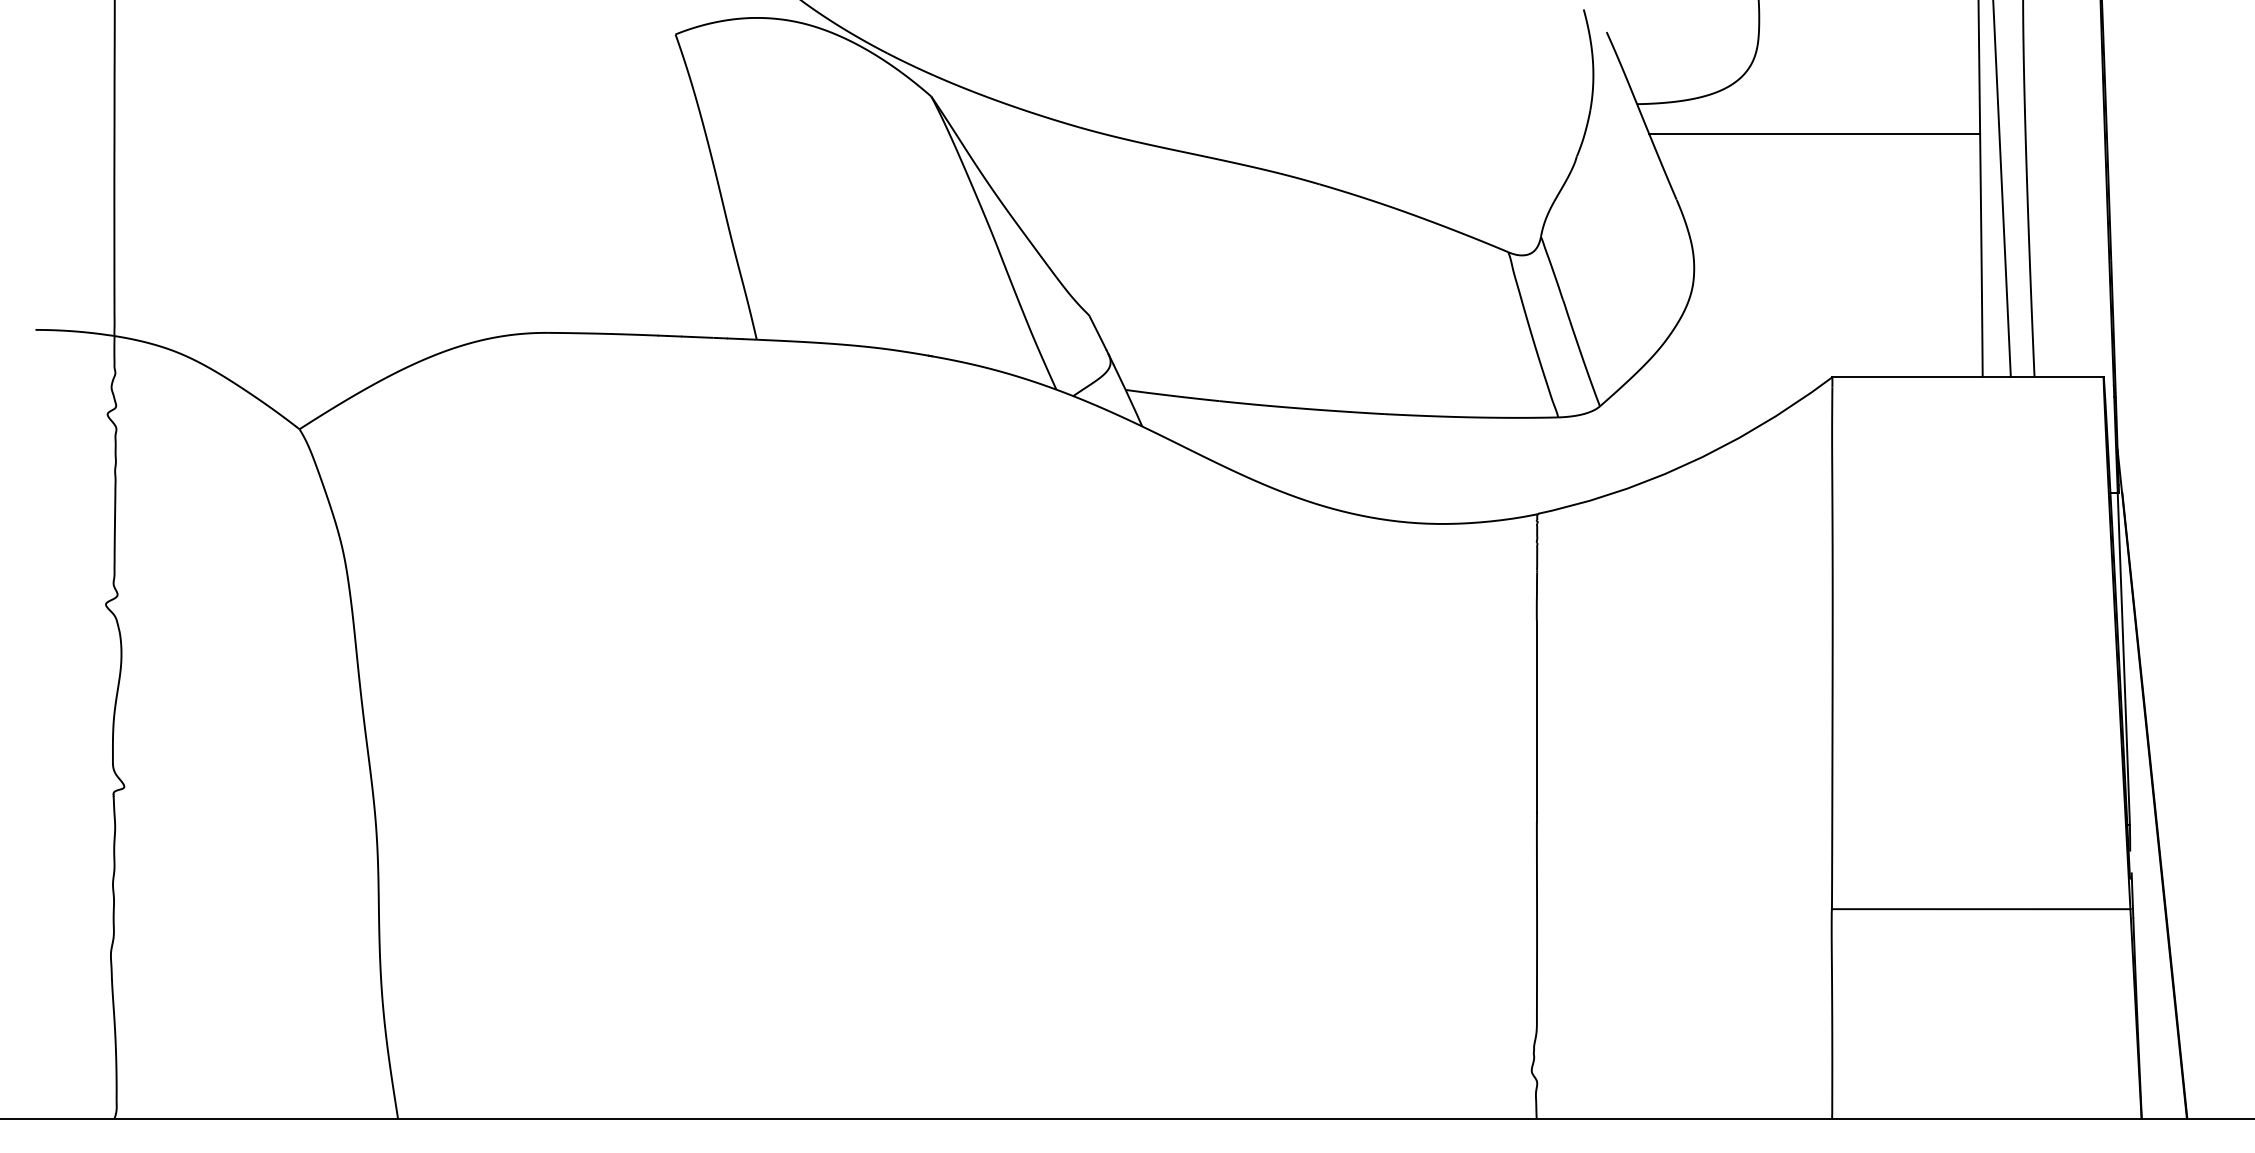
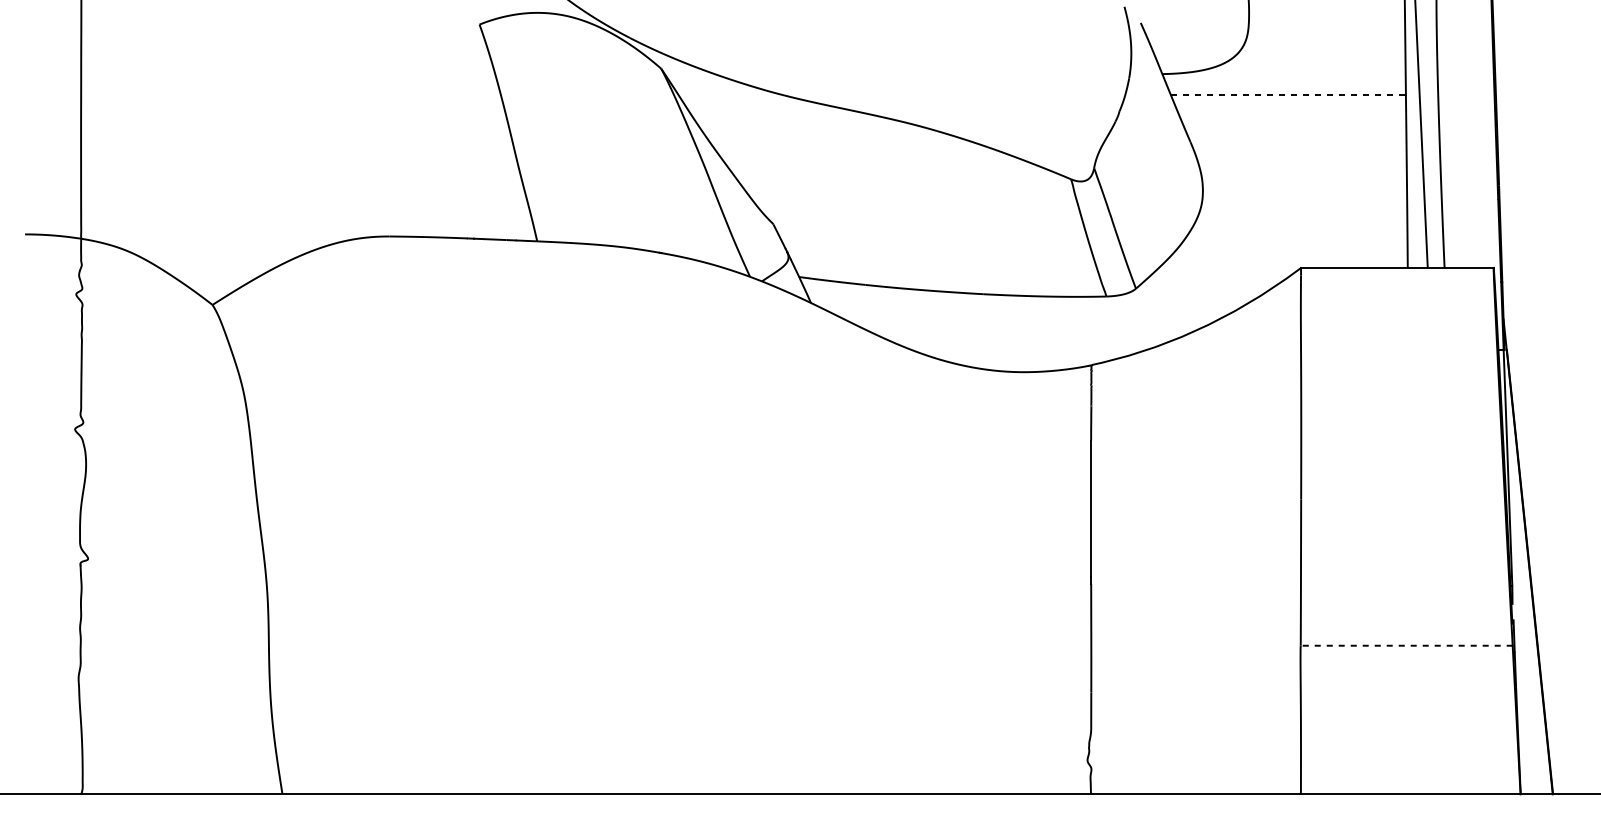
line: (1814, 133) -> (1288, 94), solid -> dashed
line: (1980, 909) -> (1406, 645), solid -> dashed

